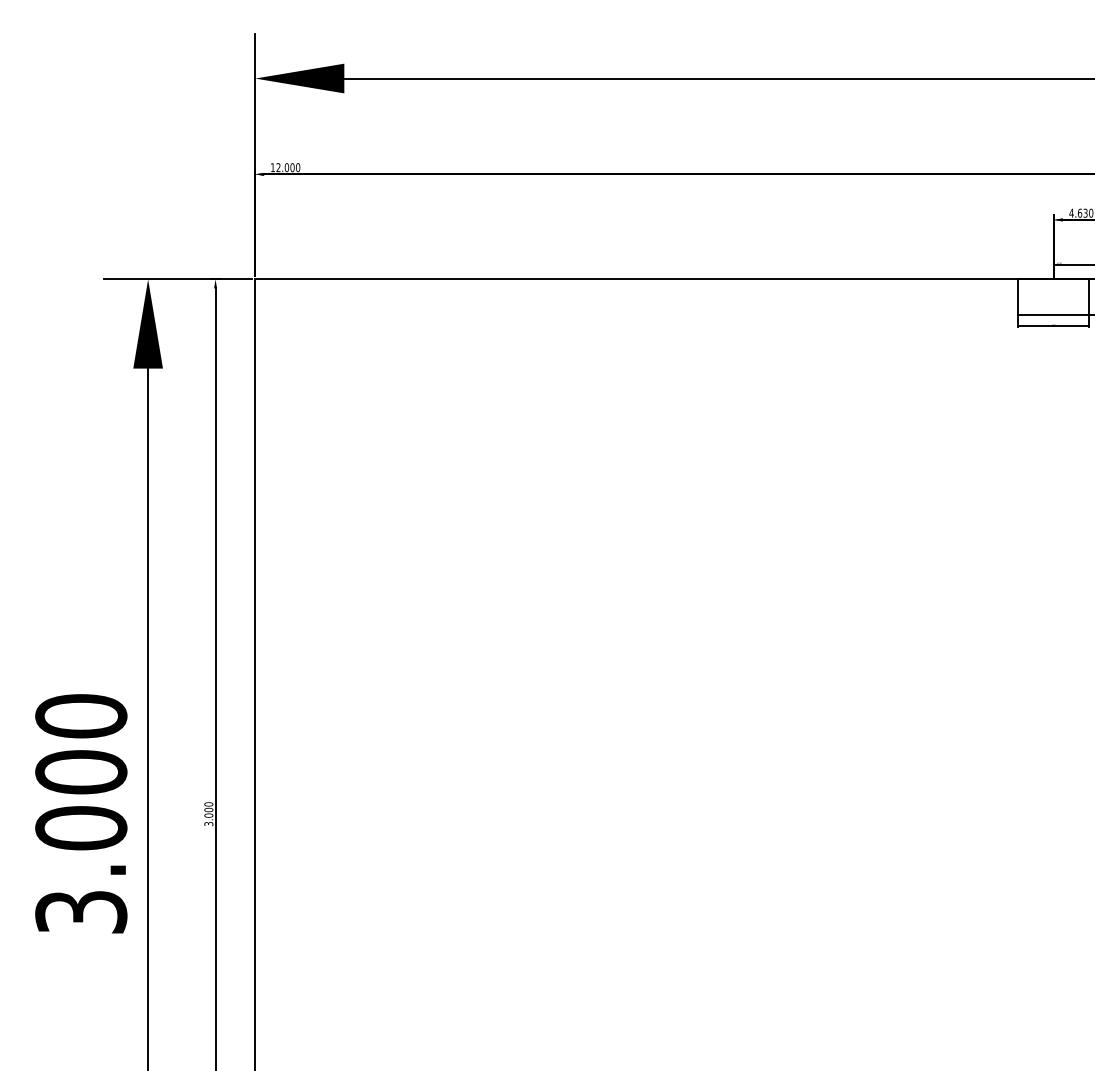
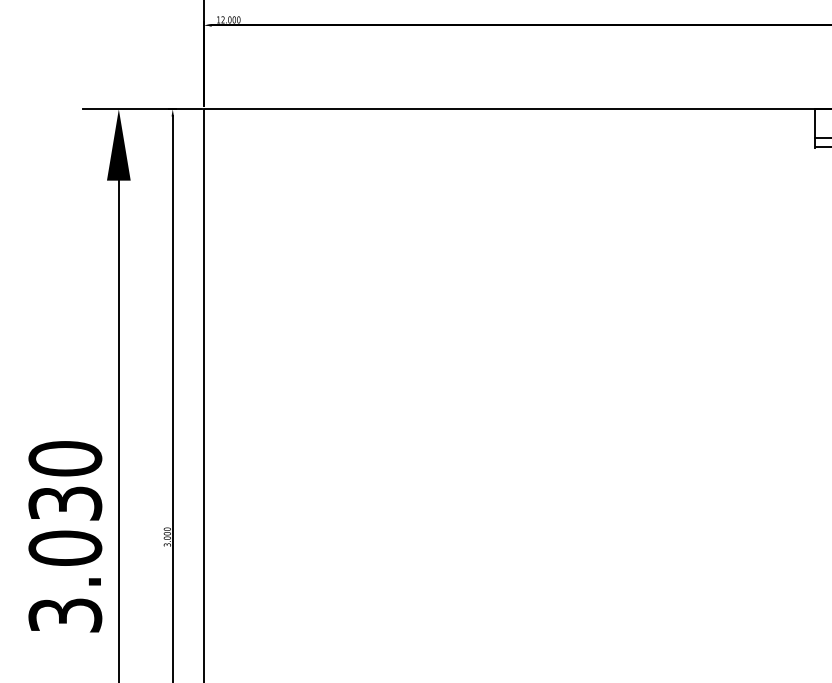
text: (81, 772) -> (65, 503), 3.000 -> 3.030

